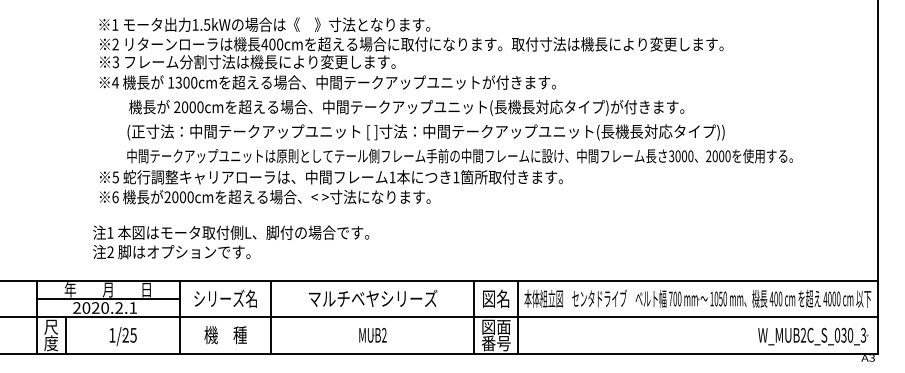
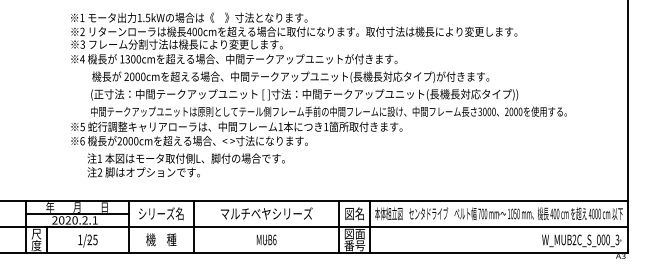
text: (230, 242) -> (185, 165), moved
text: (383, 334) -> (274, 239), MUB2 -> MUB6
text: (844, 336) -> (603, 240), W_MUB2C_S_030_3 -> W_MUB2C_S_000_3

